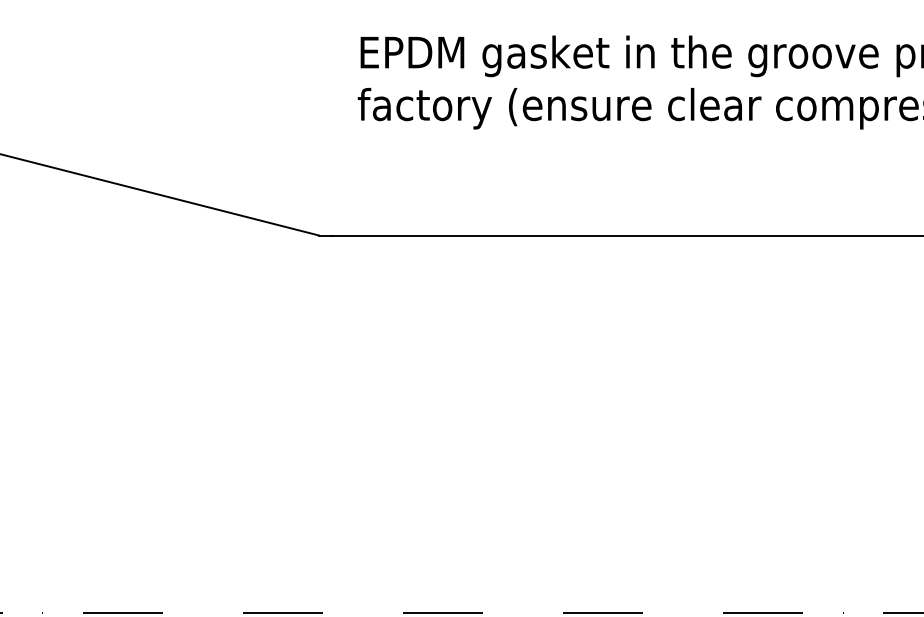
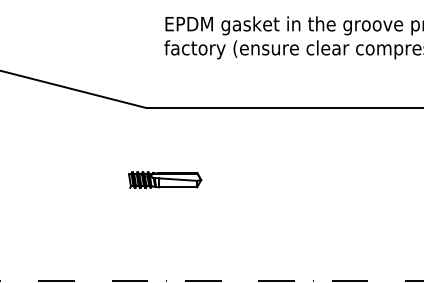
part: (360, 391) -> (165, 179), added

